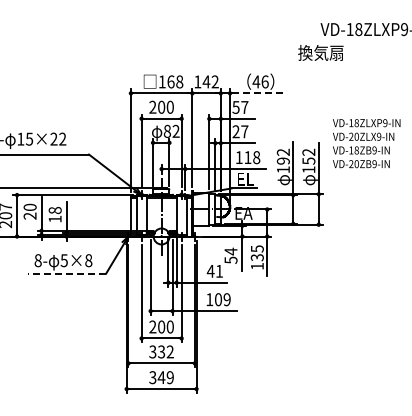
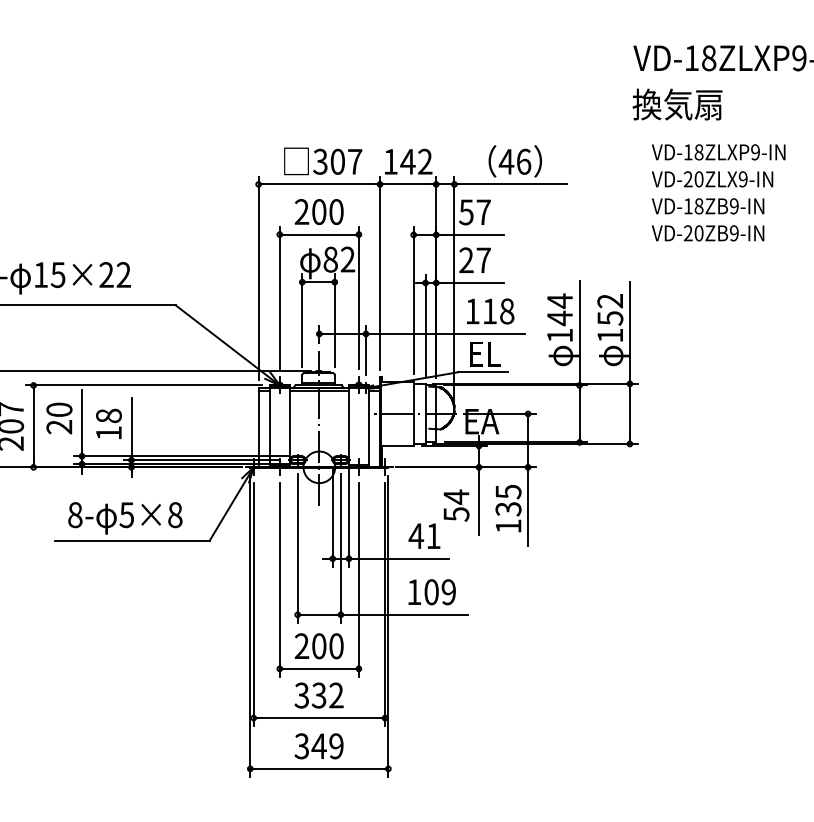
text: (320, 52) -> (676, 103), moved
text: (170, 81) -> (336, 160), 168 -> 307
line: (260, 93) -> (514, 184), dashed -> solid
text: (366, 143) -> (718, 192), moved
text: (282, 156) -> (558, 309), 192 -> 144
line: (66, 273) -> (131, 540), dashed -> solid

